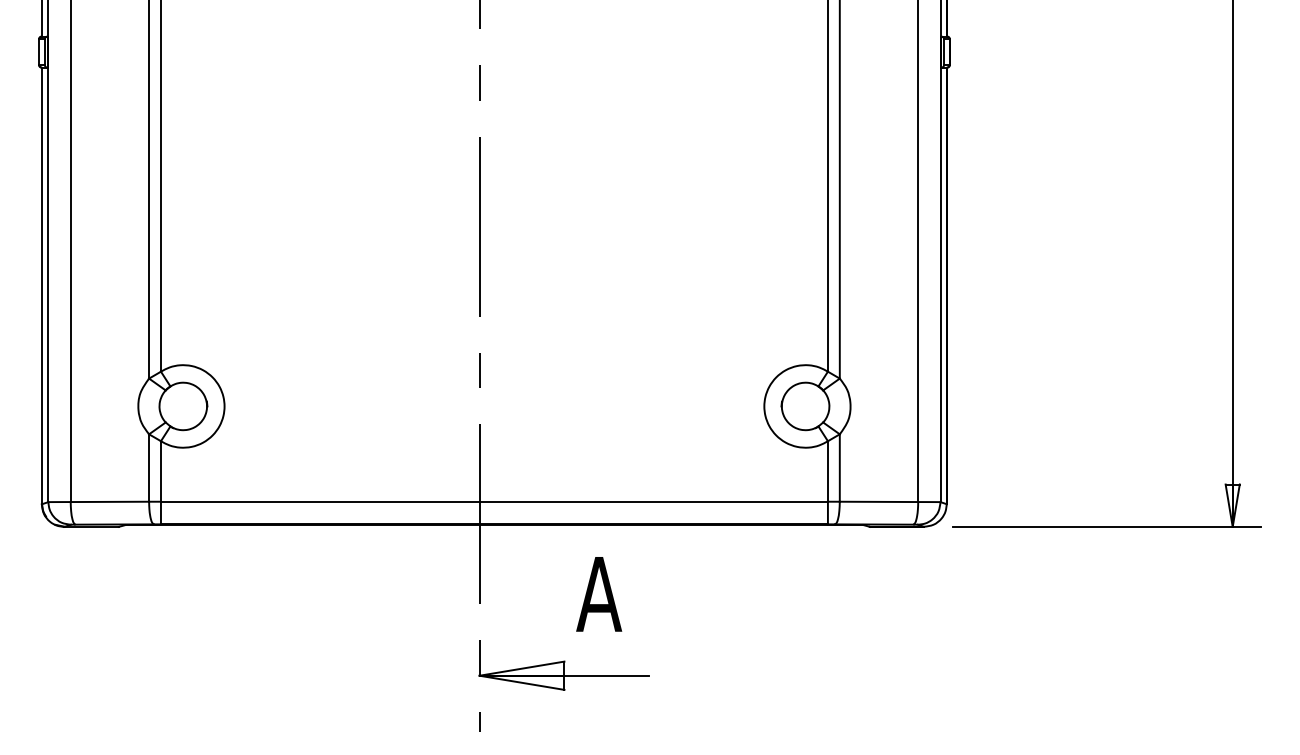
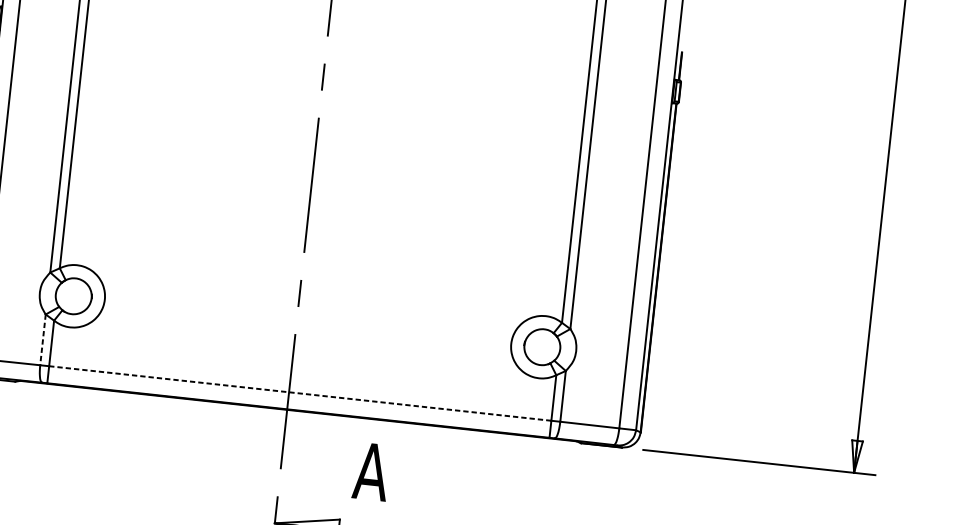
line: (149, 468) -> (43, 340), solid -> dashed
line: (493, 501) -> (299, 393), solid -> dashed

